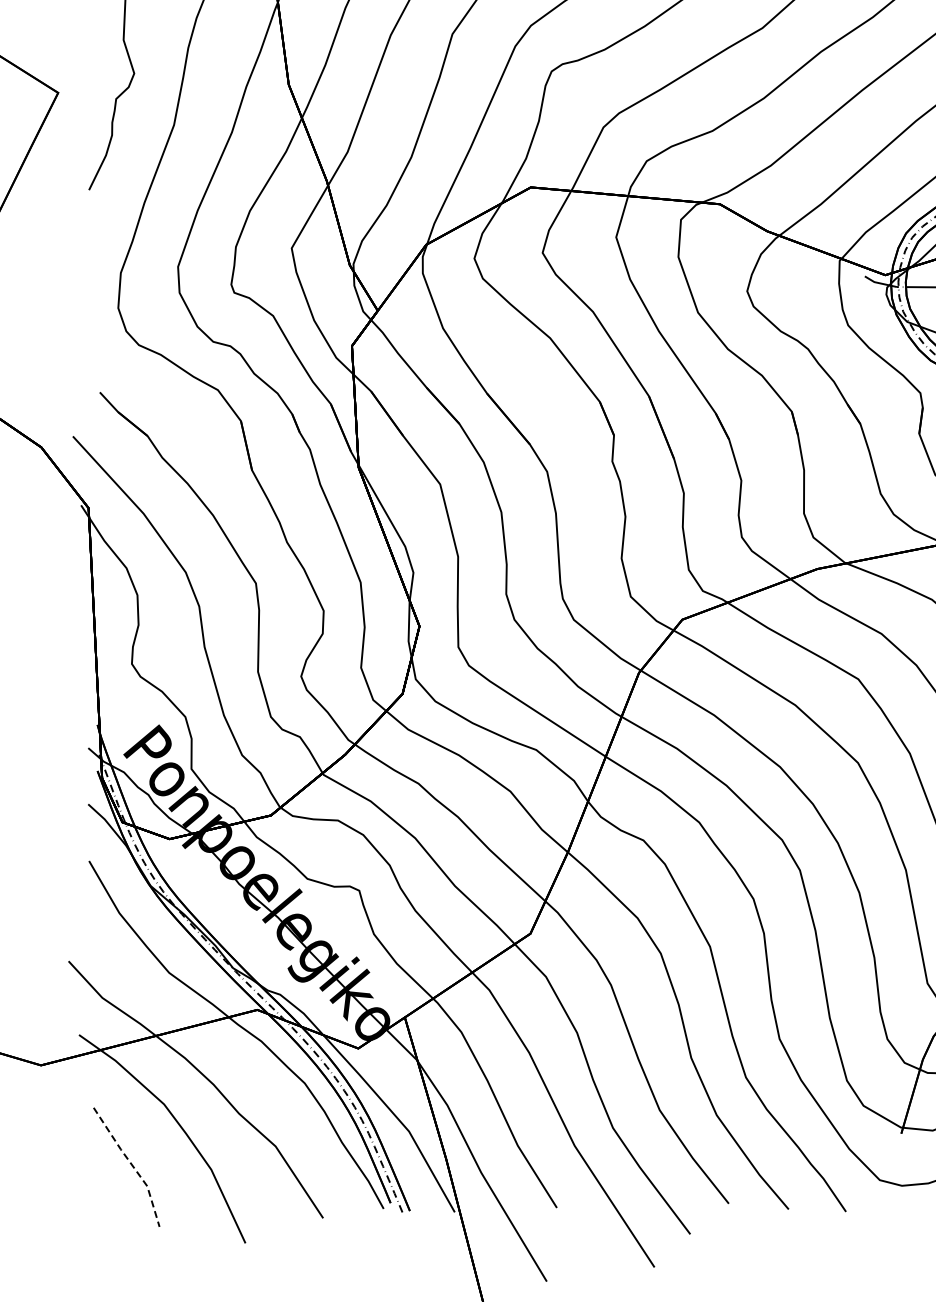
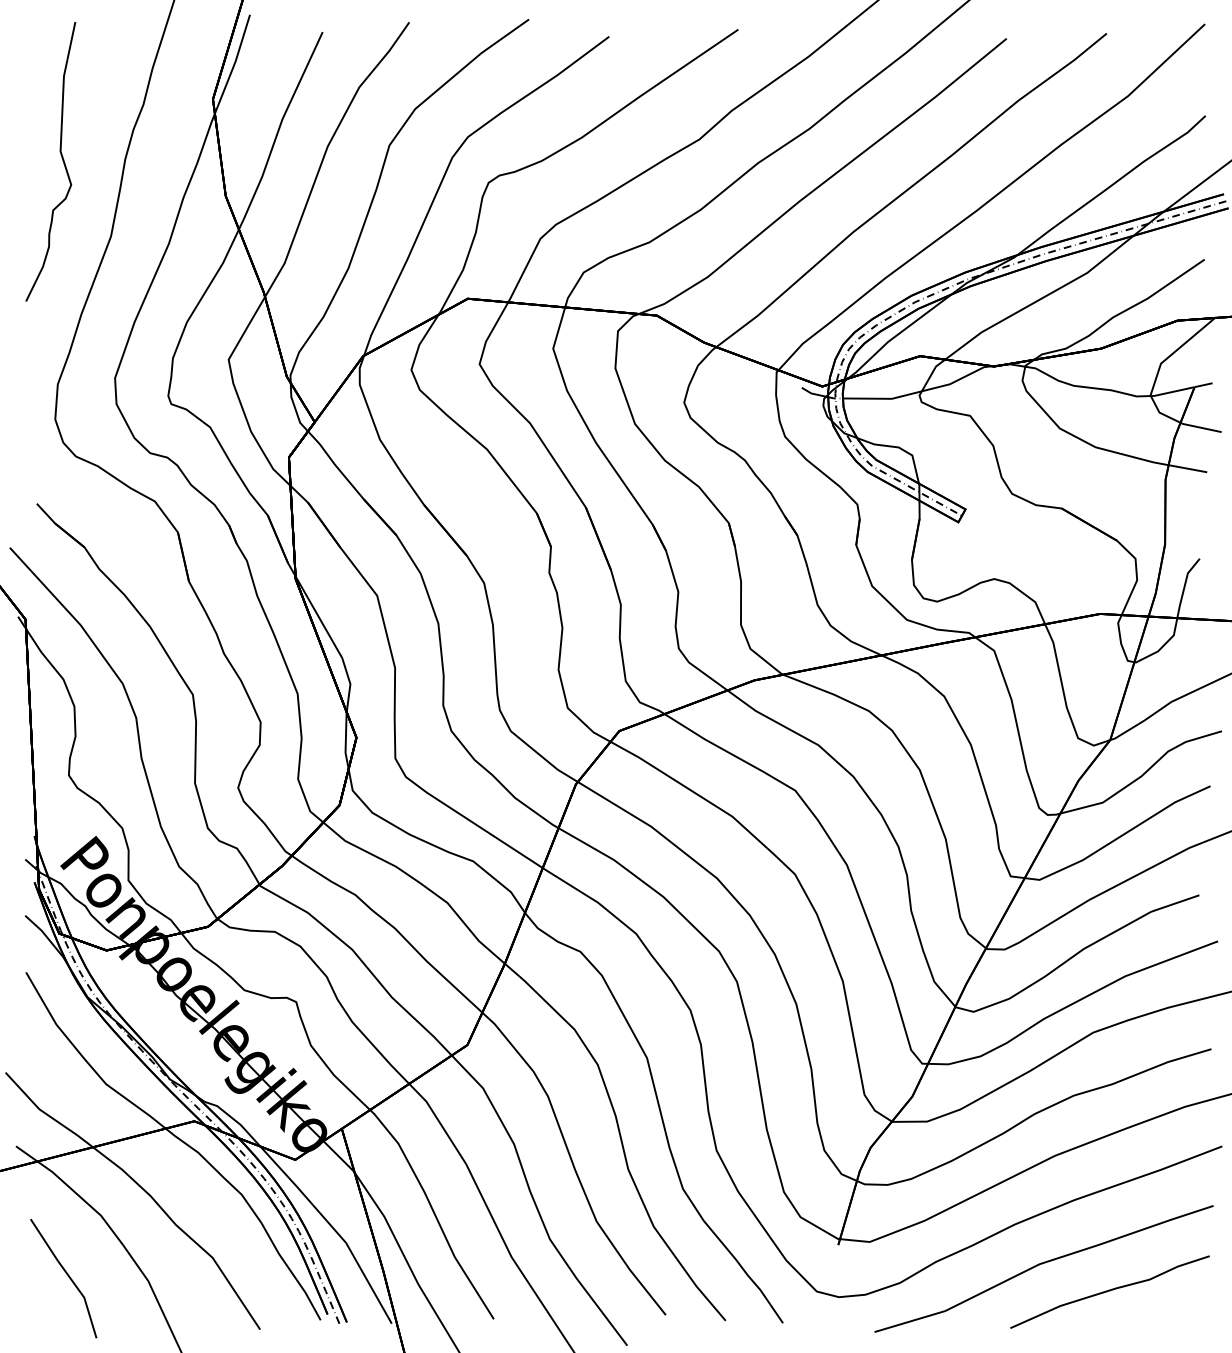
line: (132, 1165) -> (69, 1276), dashed -> solid

